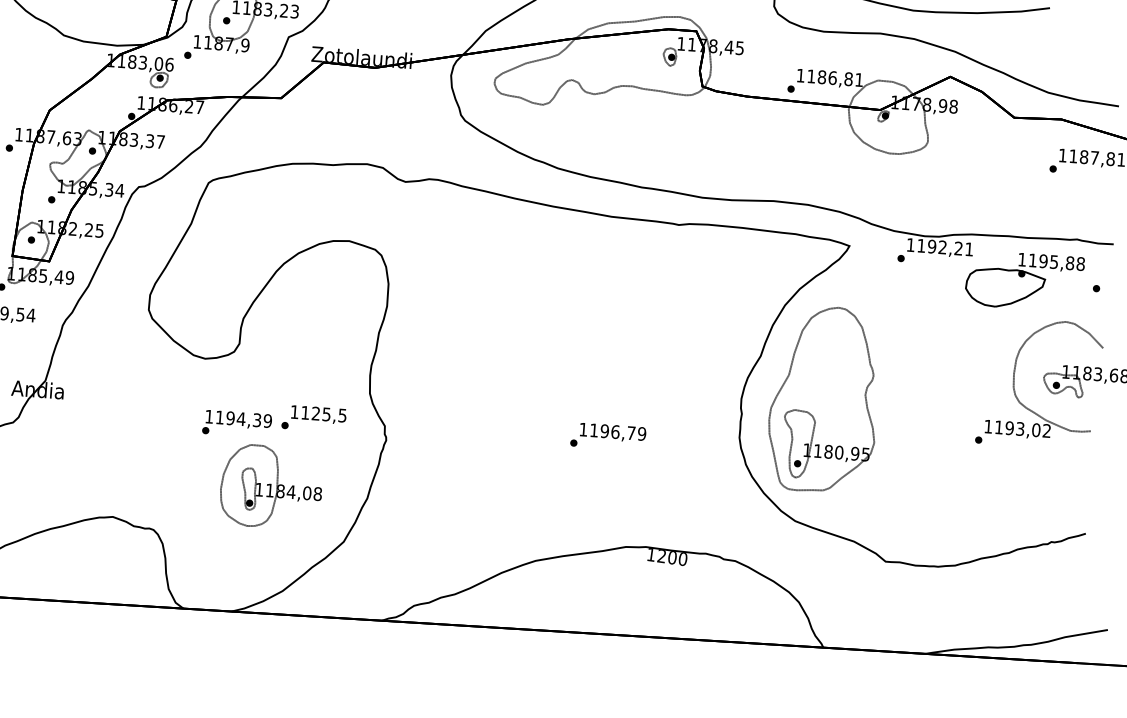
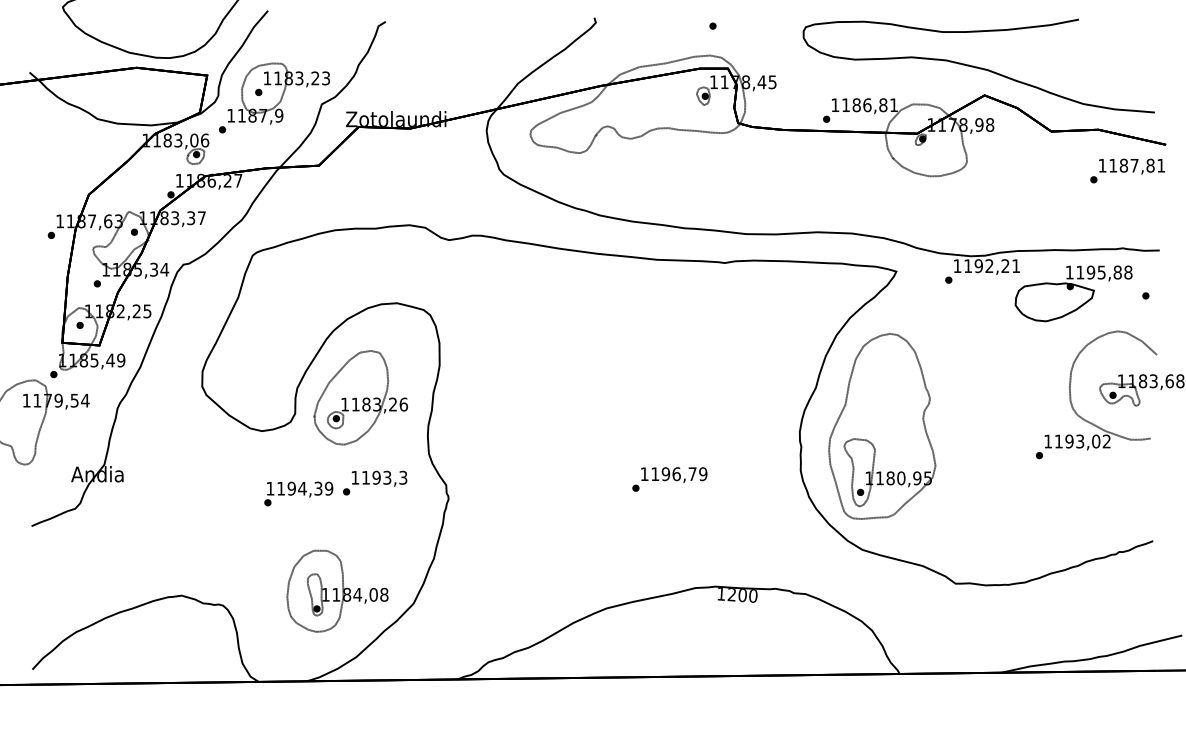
part: (305, 332) -> (360, 397), added
text: (328, 414) -> (389, 477), 1125,5 -> 1193,3
part: (271, 486) -> (337, 590), moved

